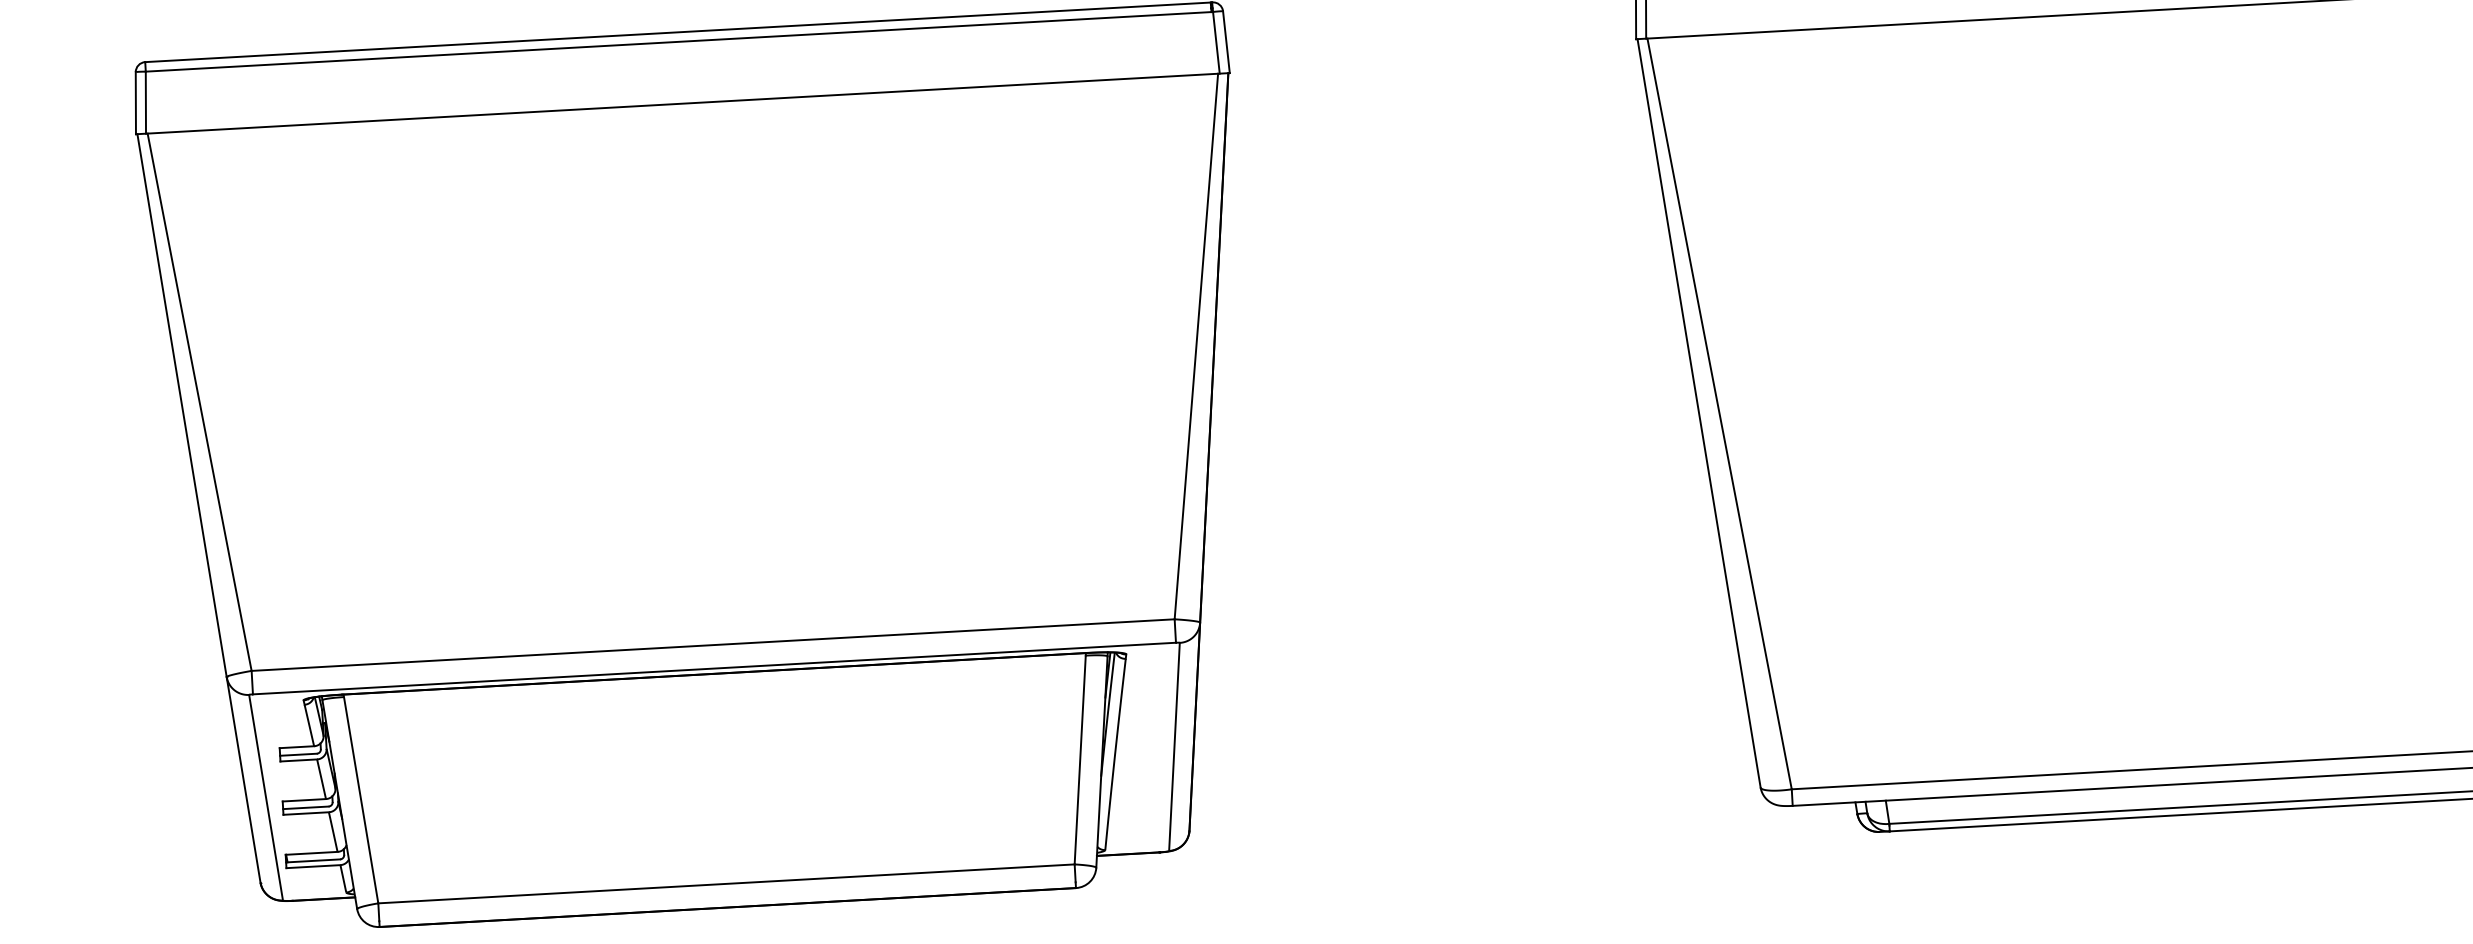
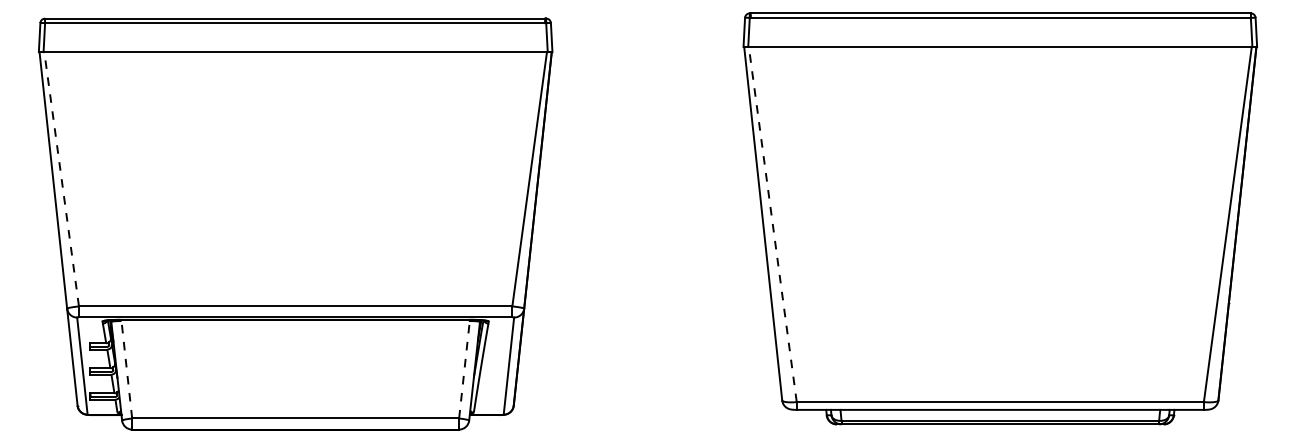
line: (199, 400) -> (61, 178), solid -> dashed
line: (1718, 413) -> (772, 224), solid -> dashed
line: (1080, 759) -> (464, 369), solid -> dashed
line: (360, 799) -> (126, 369), solid -> dashed

